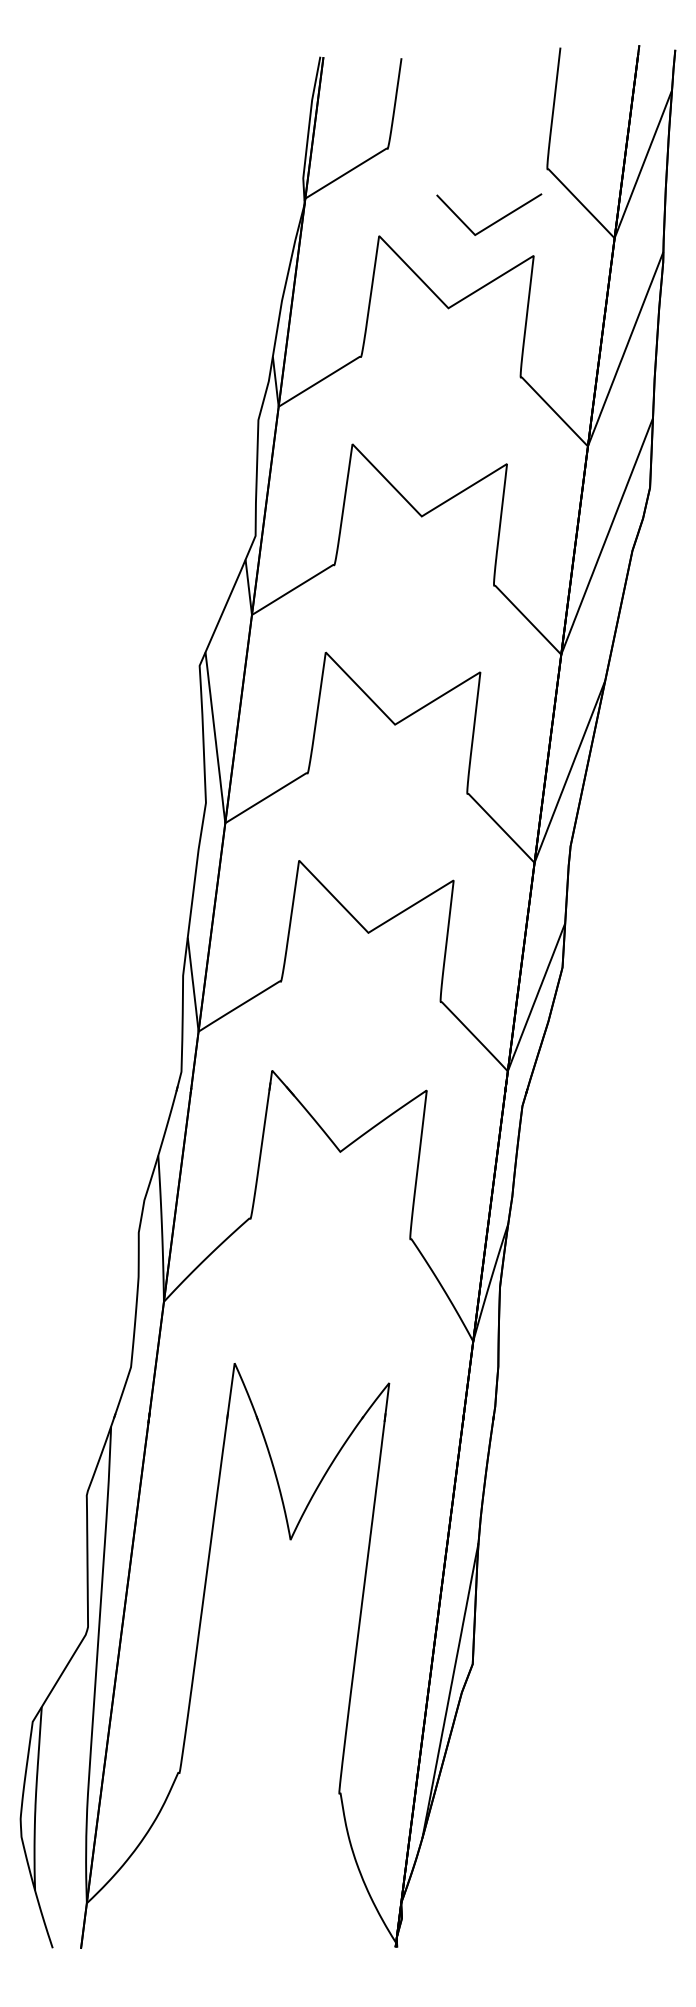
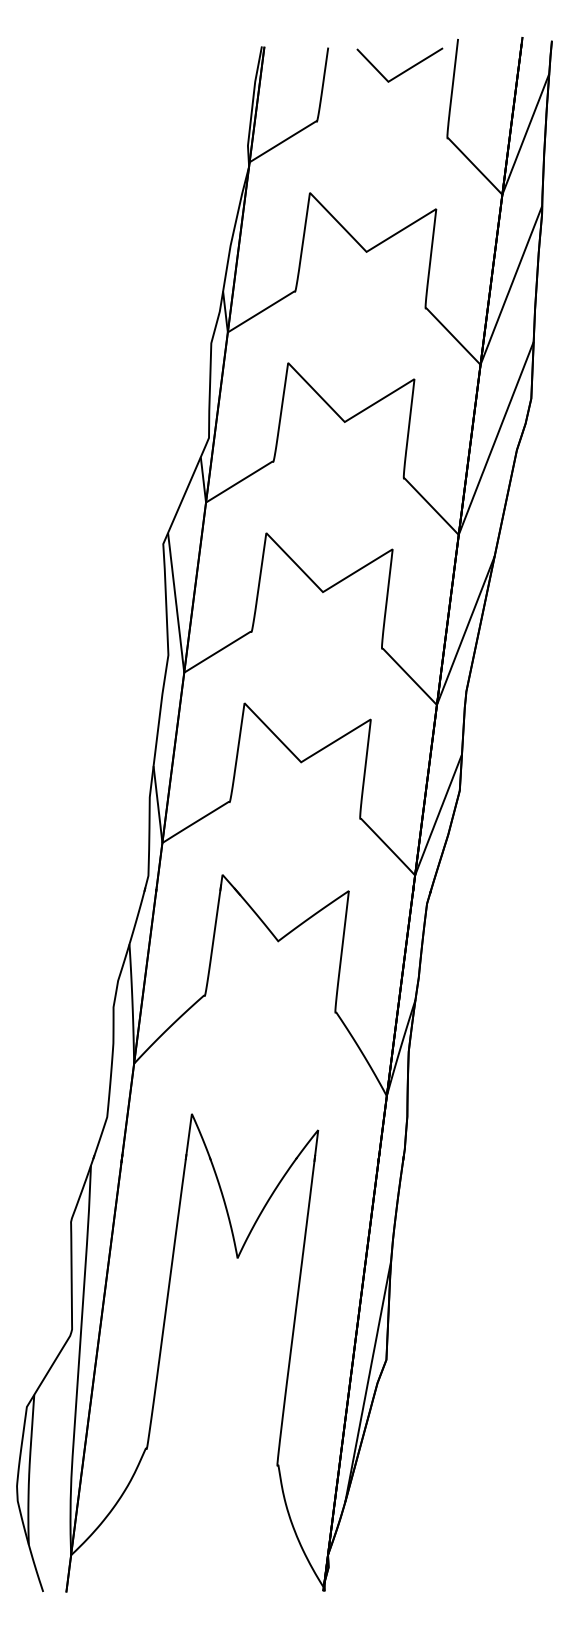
curve: (493, 222) -> (403, 71), moved

